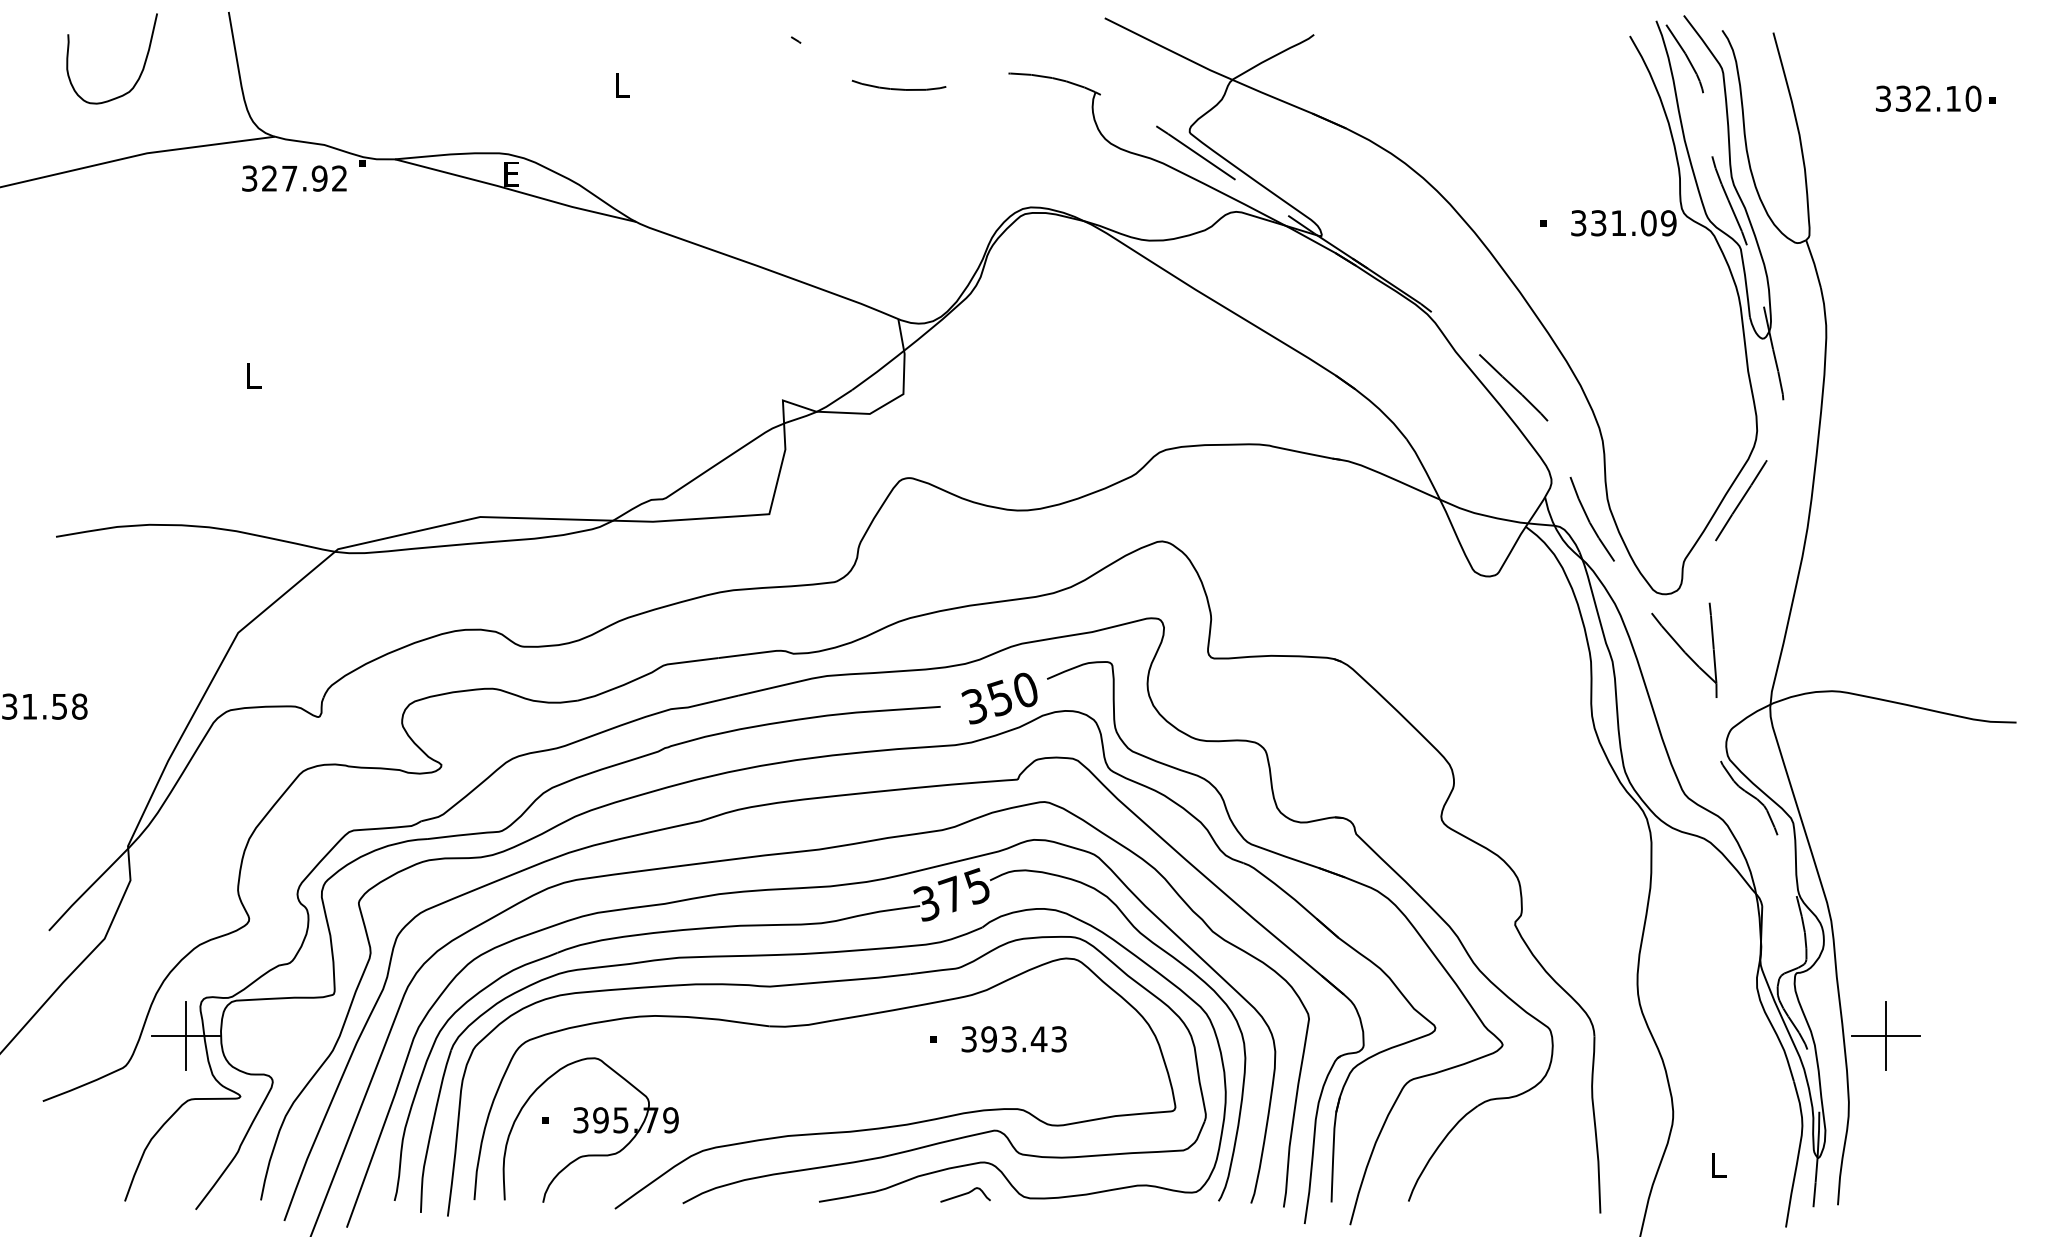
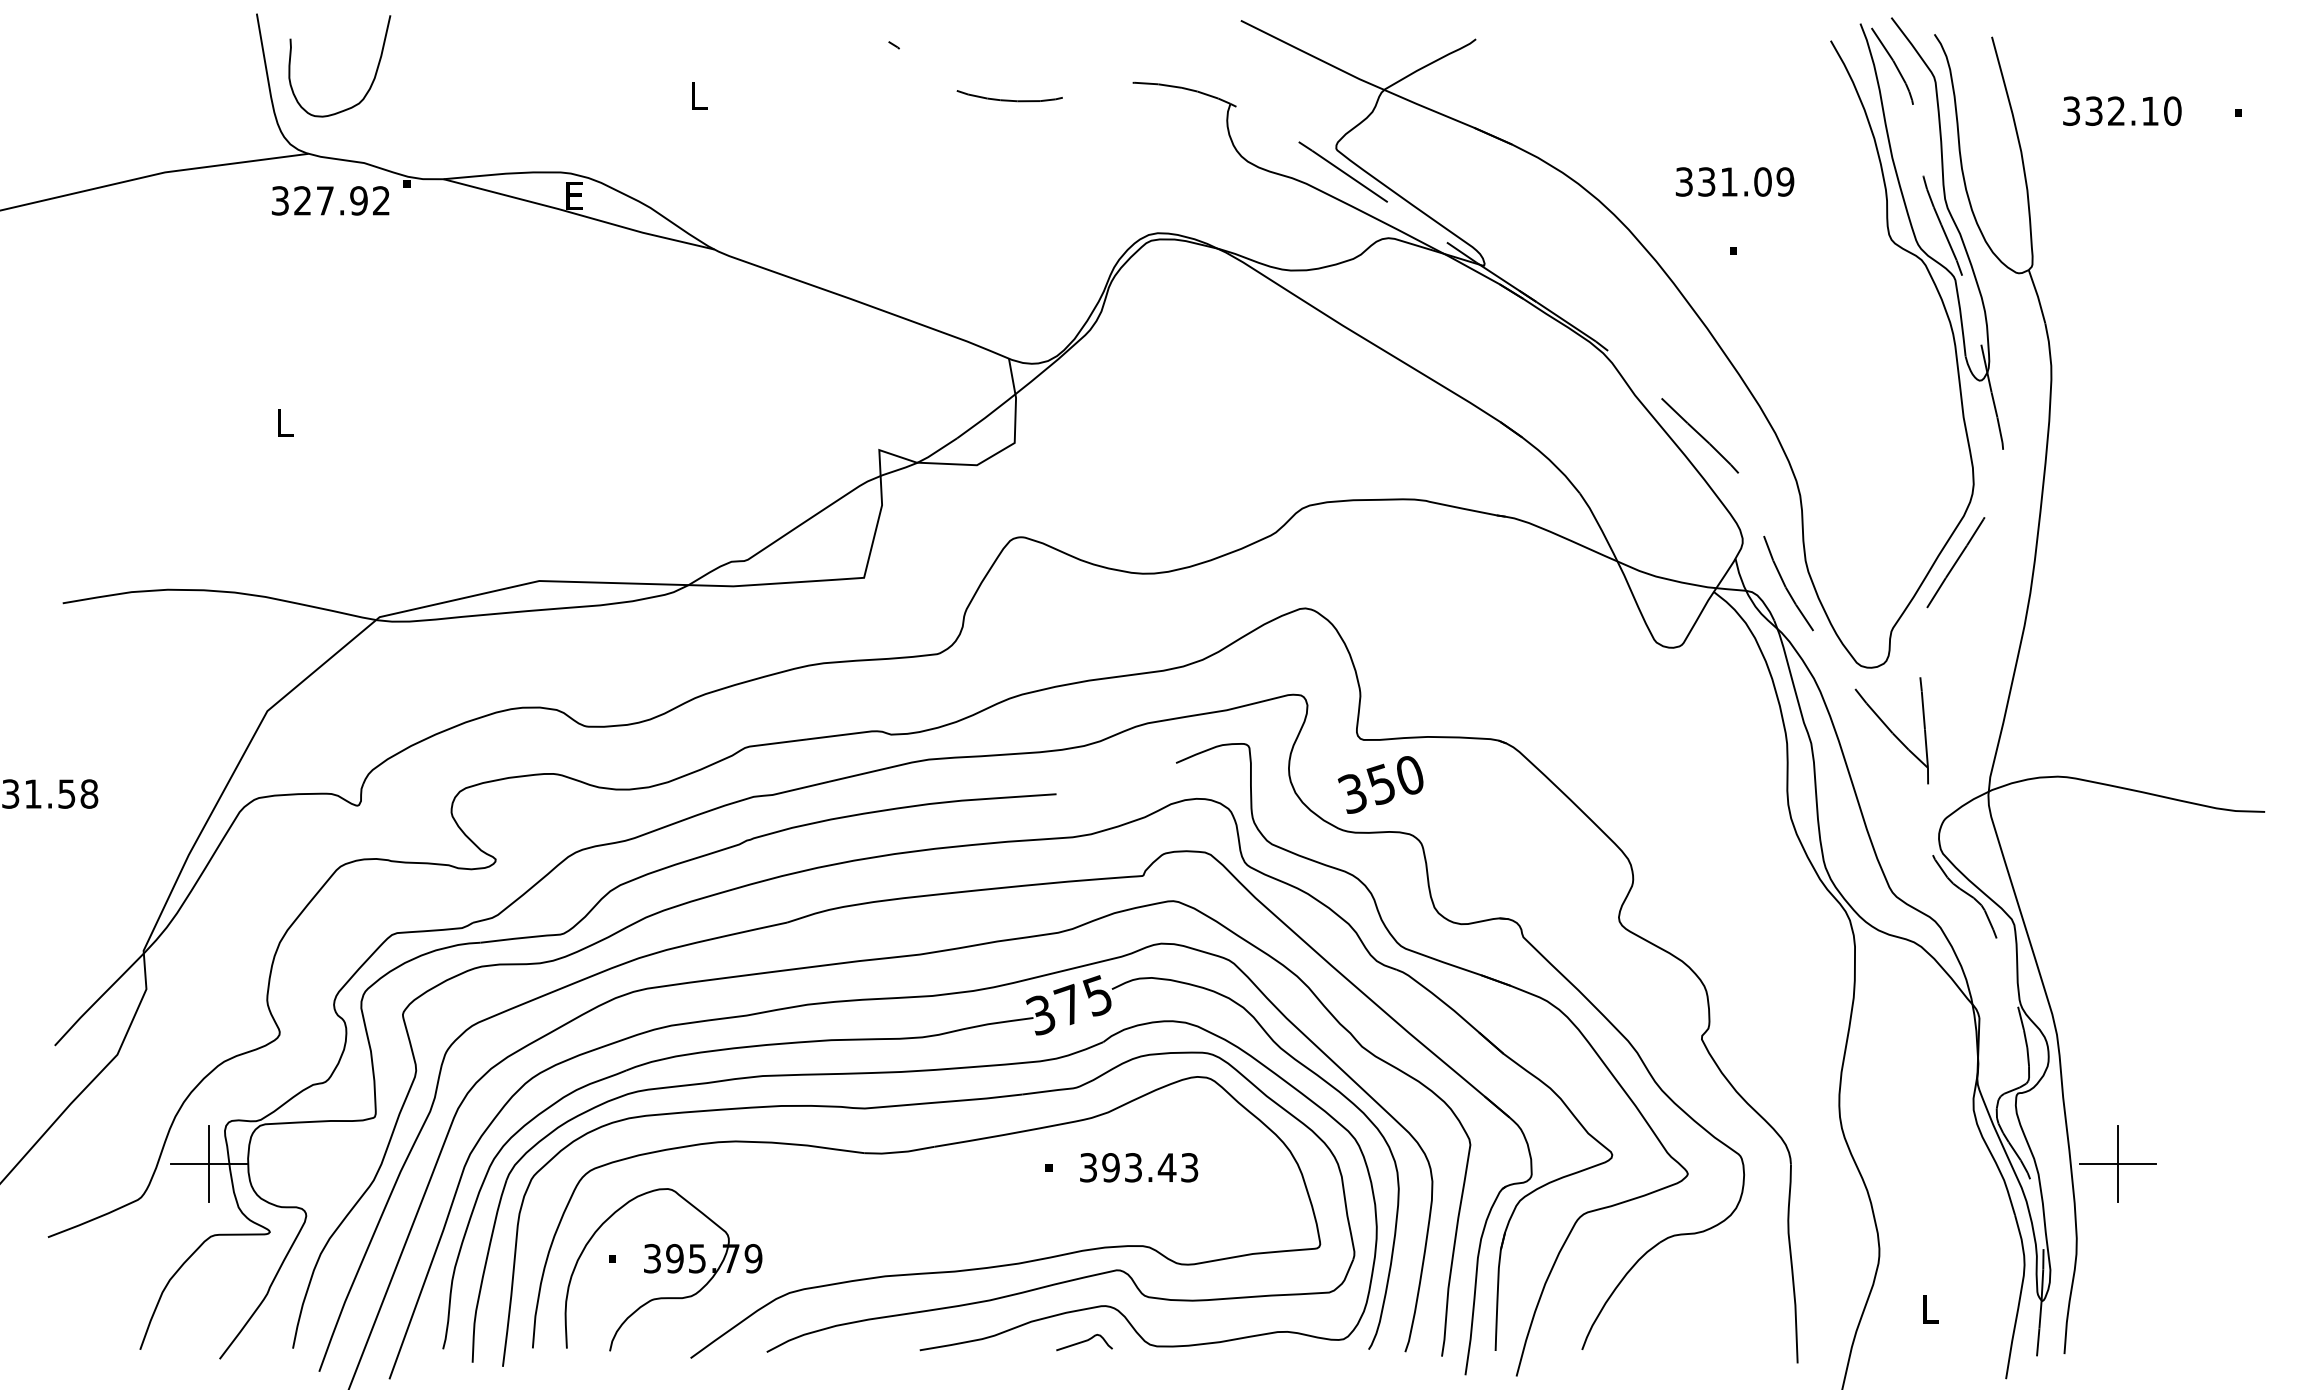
curve: (140, 73) -> (371, 82), moved
text: (1928, 98) -> (2122, 110), moved
text: (1623, 222) -> (1734, 181), moved
text: (999, 698) -> (1380, 784), moved

